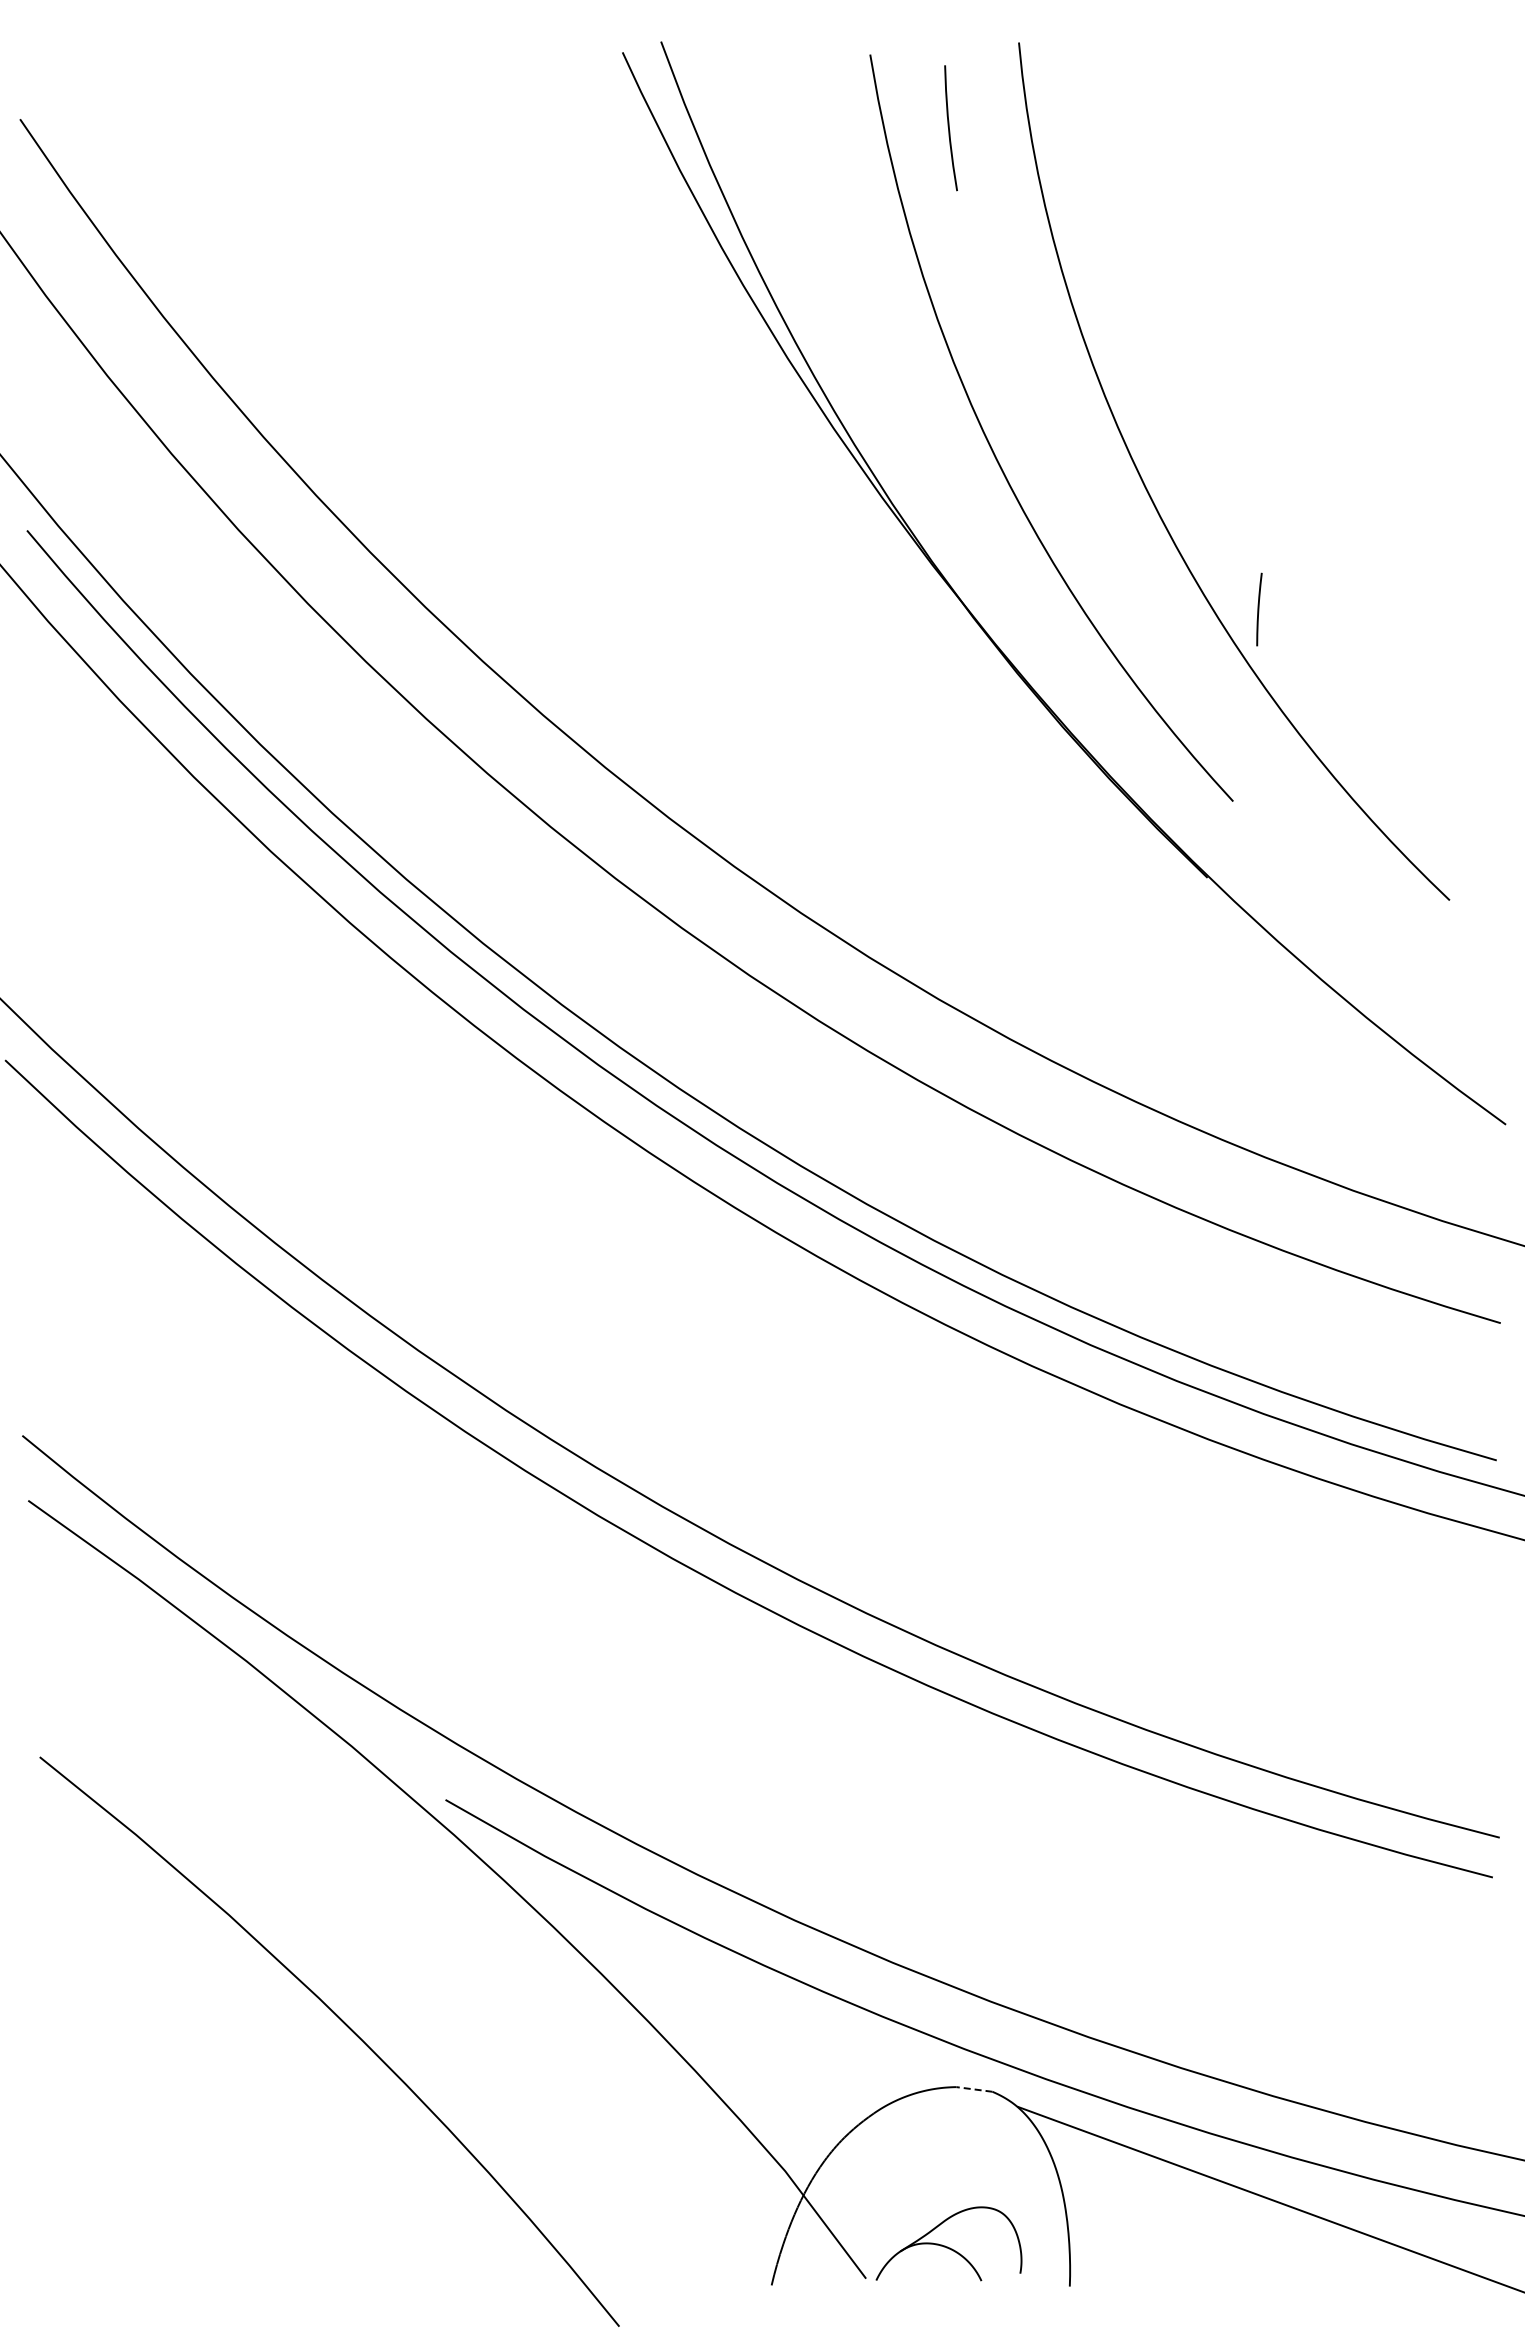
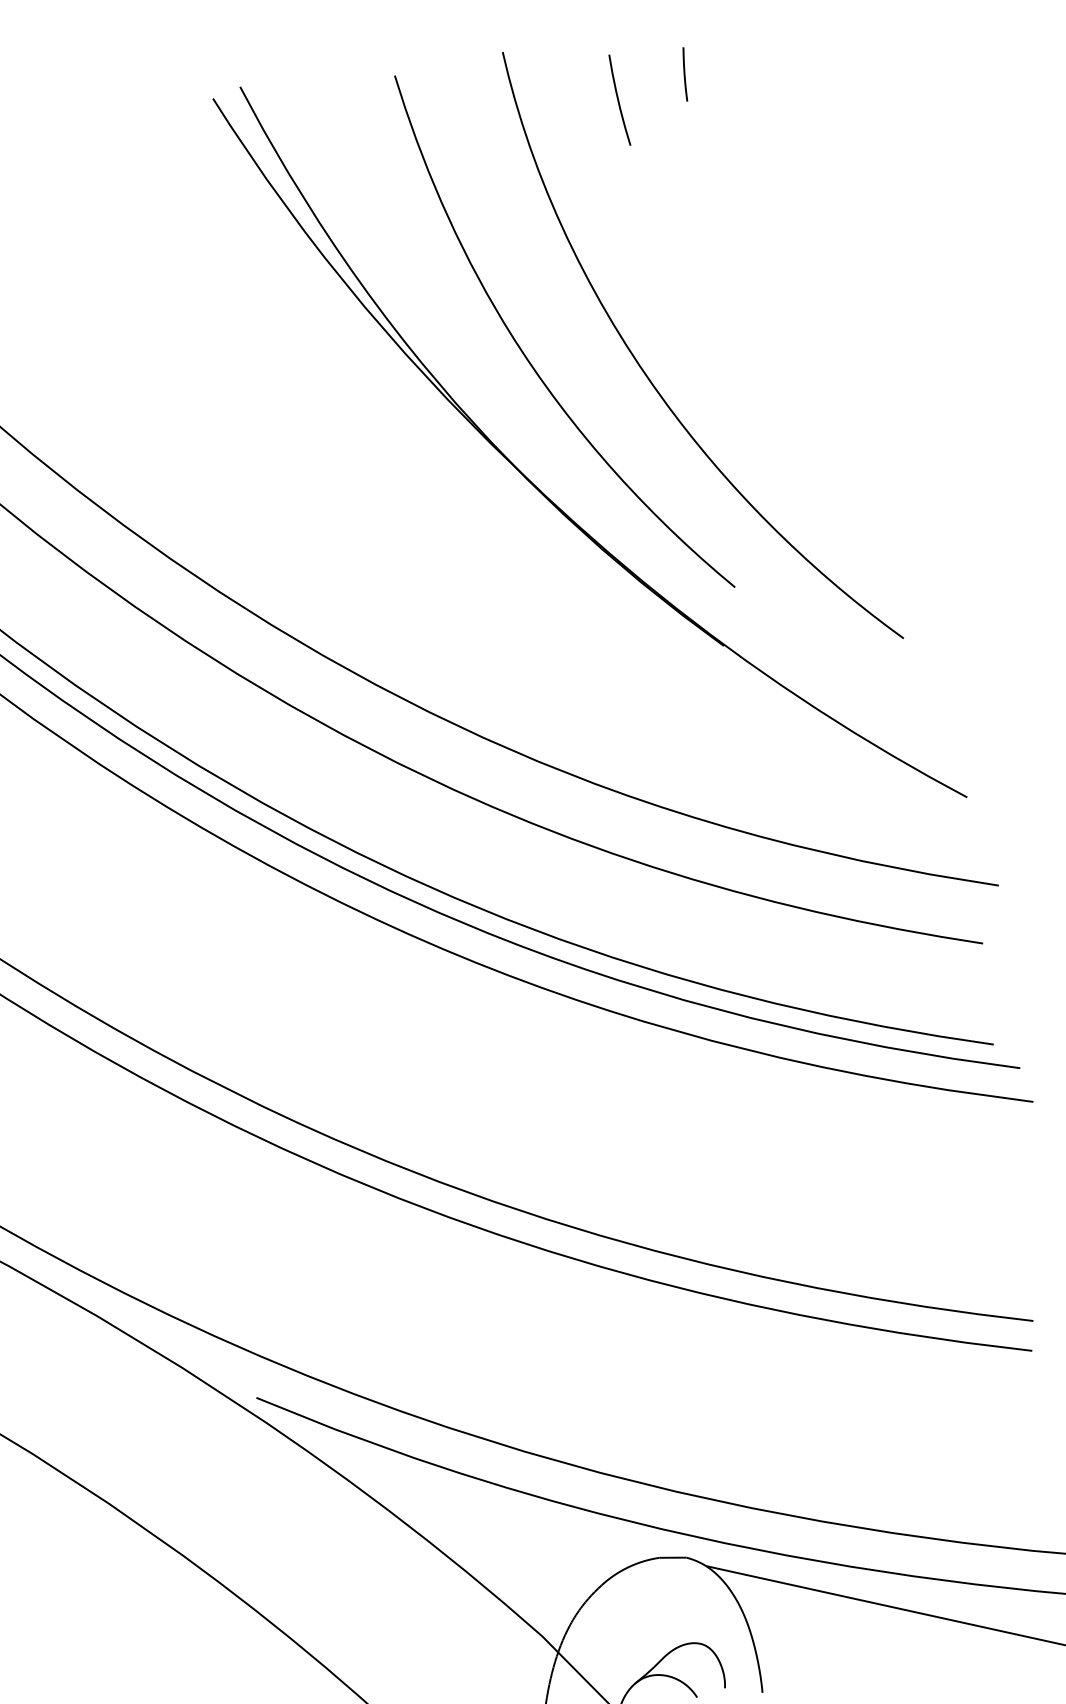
curve: (949, 128) -> (618, 100), moved
line: (1259, 609) -> (685, 74), moved
line: (973, 2089) -> (672, 1557), dashed -> solid

